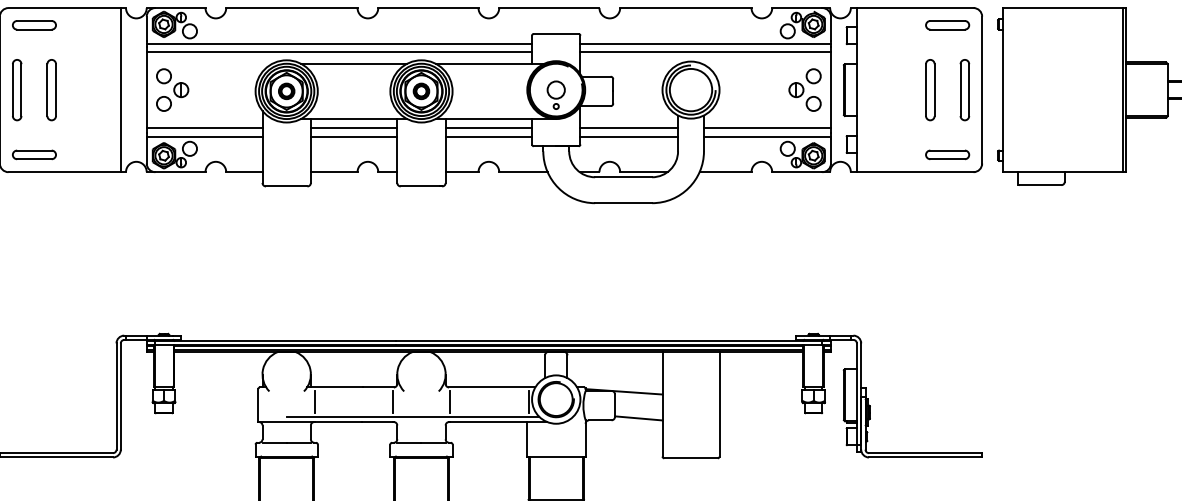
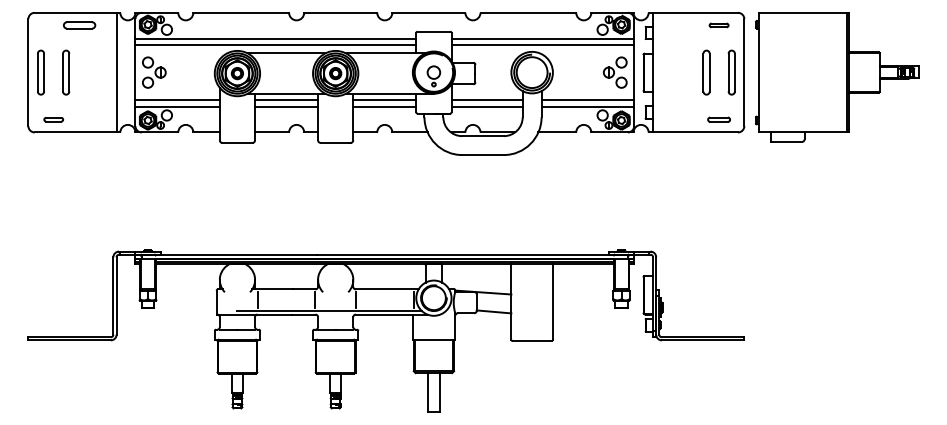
part: (34, 25) -> (79, 25), moved
part: (946, 25) -> (718, 25), size x0.6
part: (34, 154) -> (53, 119), size x0.6
part: (946, 154) -> (718, 119), size x0.7

